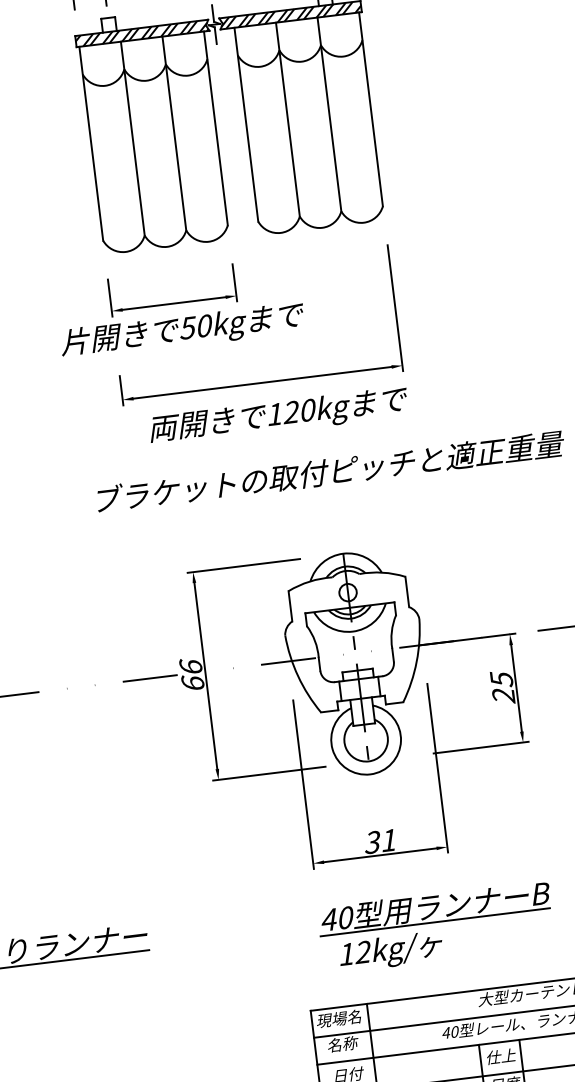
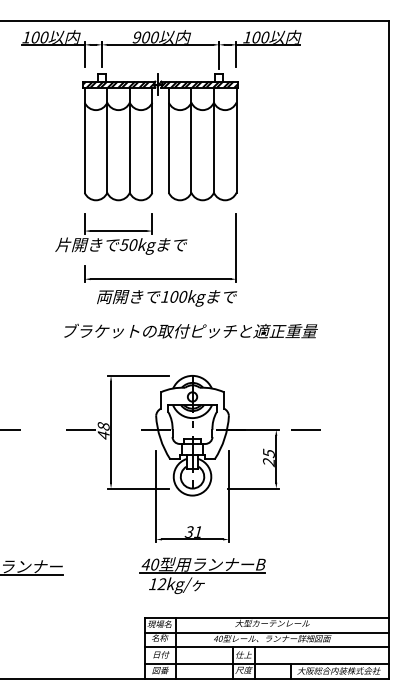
text: (290, 411) -> (173, 296), 120kg -> 100kg
text: (191, 674) -> (103, 430), 66 -> 48
part: (435, 927) -> (202, 575), moved

